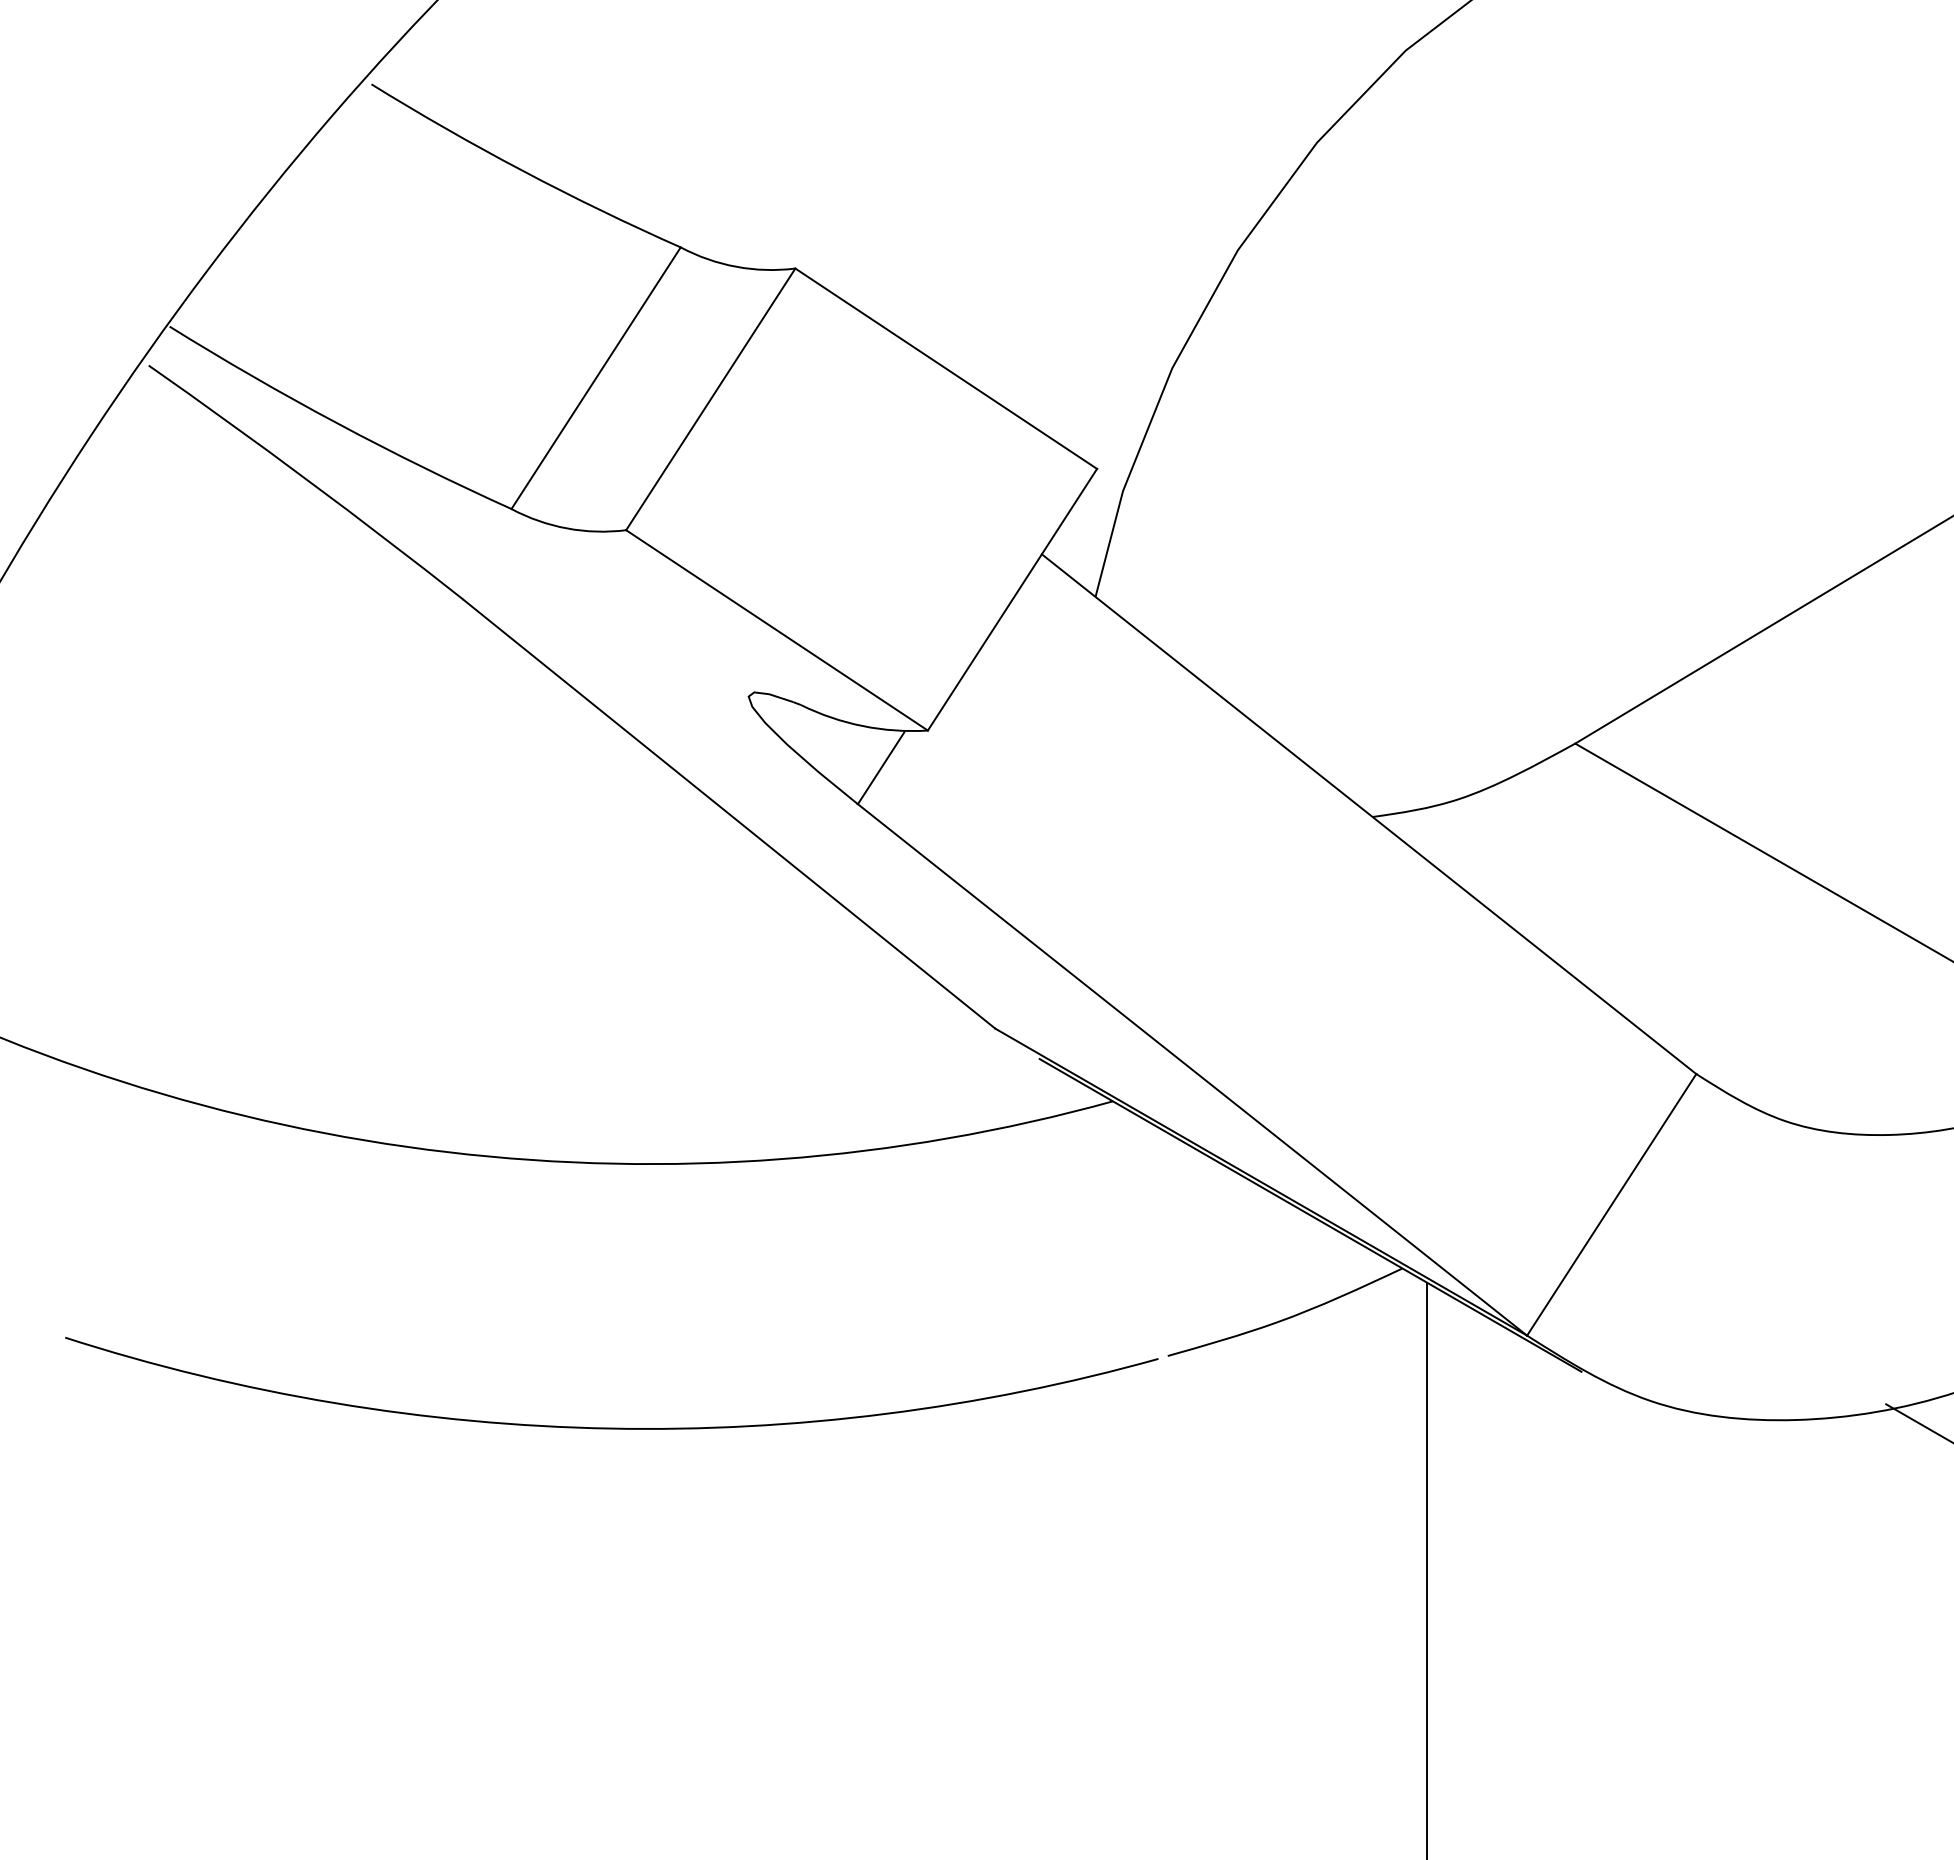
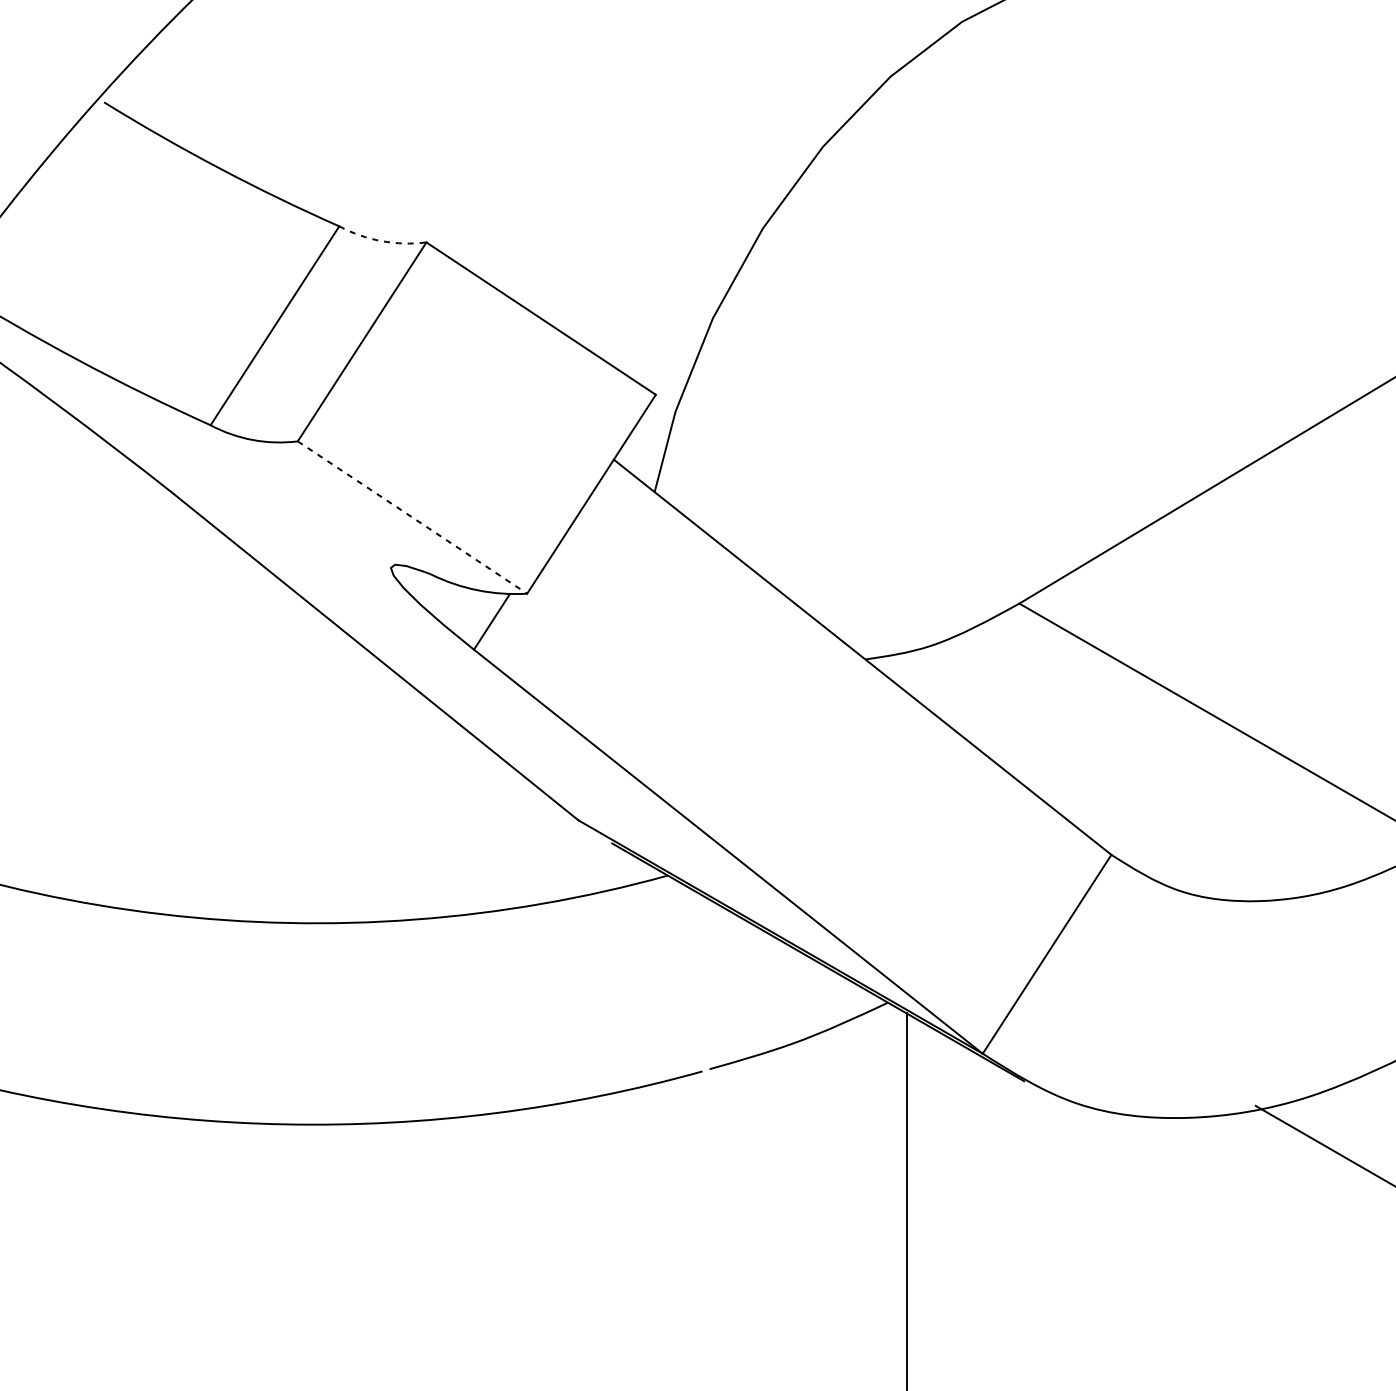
arc: (736, 266) -> (381, 240), solid -> dashed
line: (777, 630) -> (412, 517), solid -> dashed

